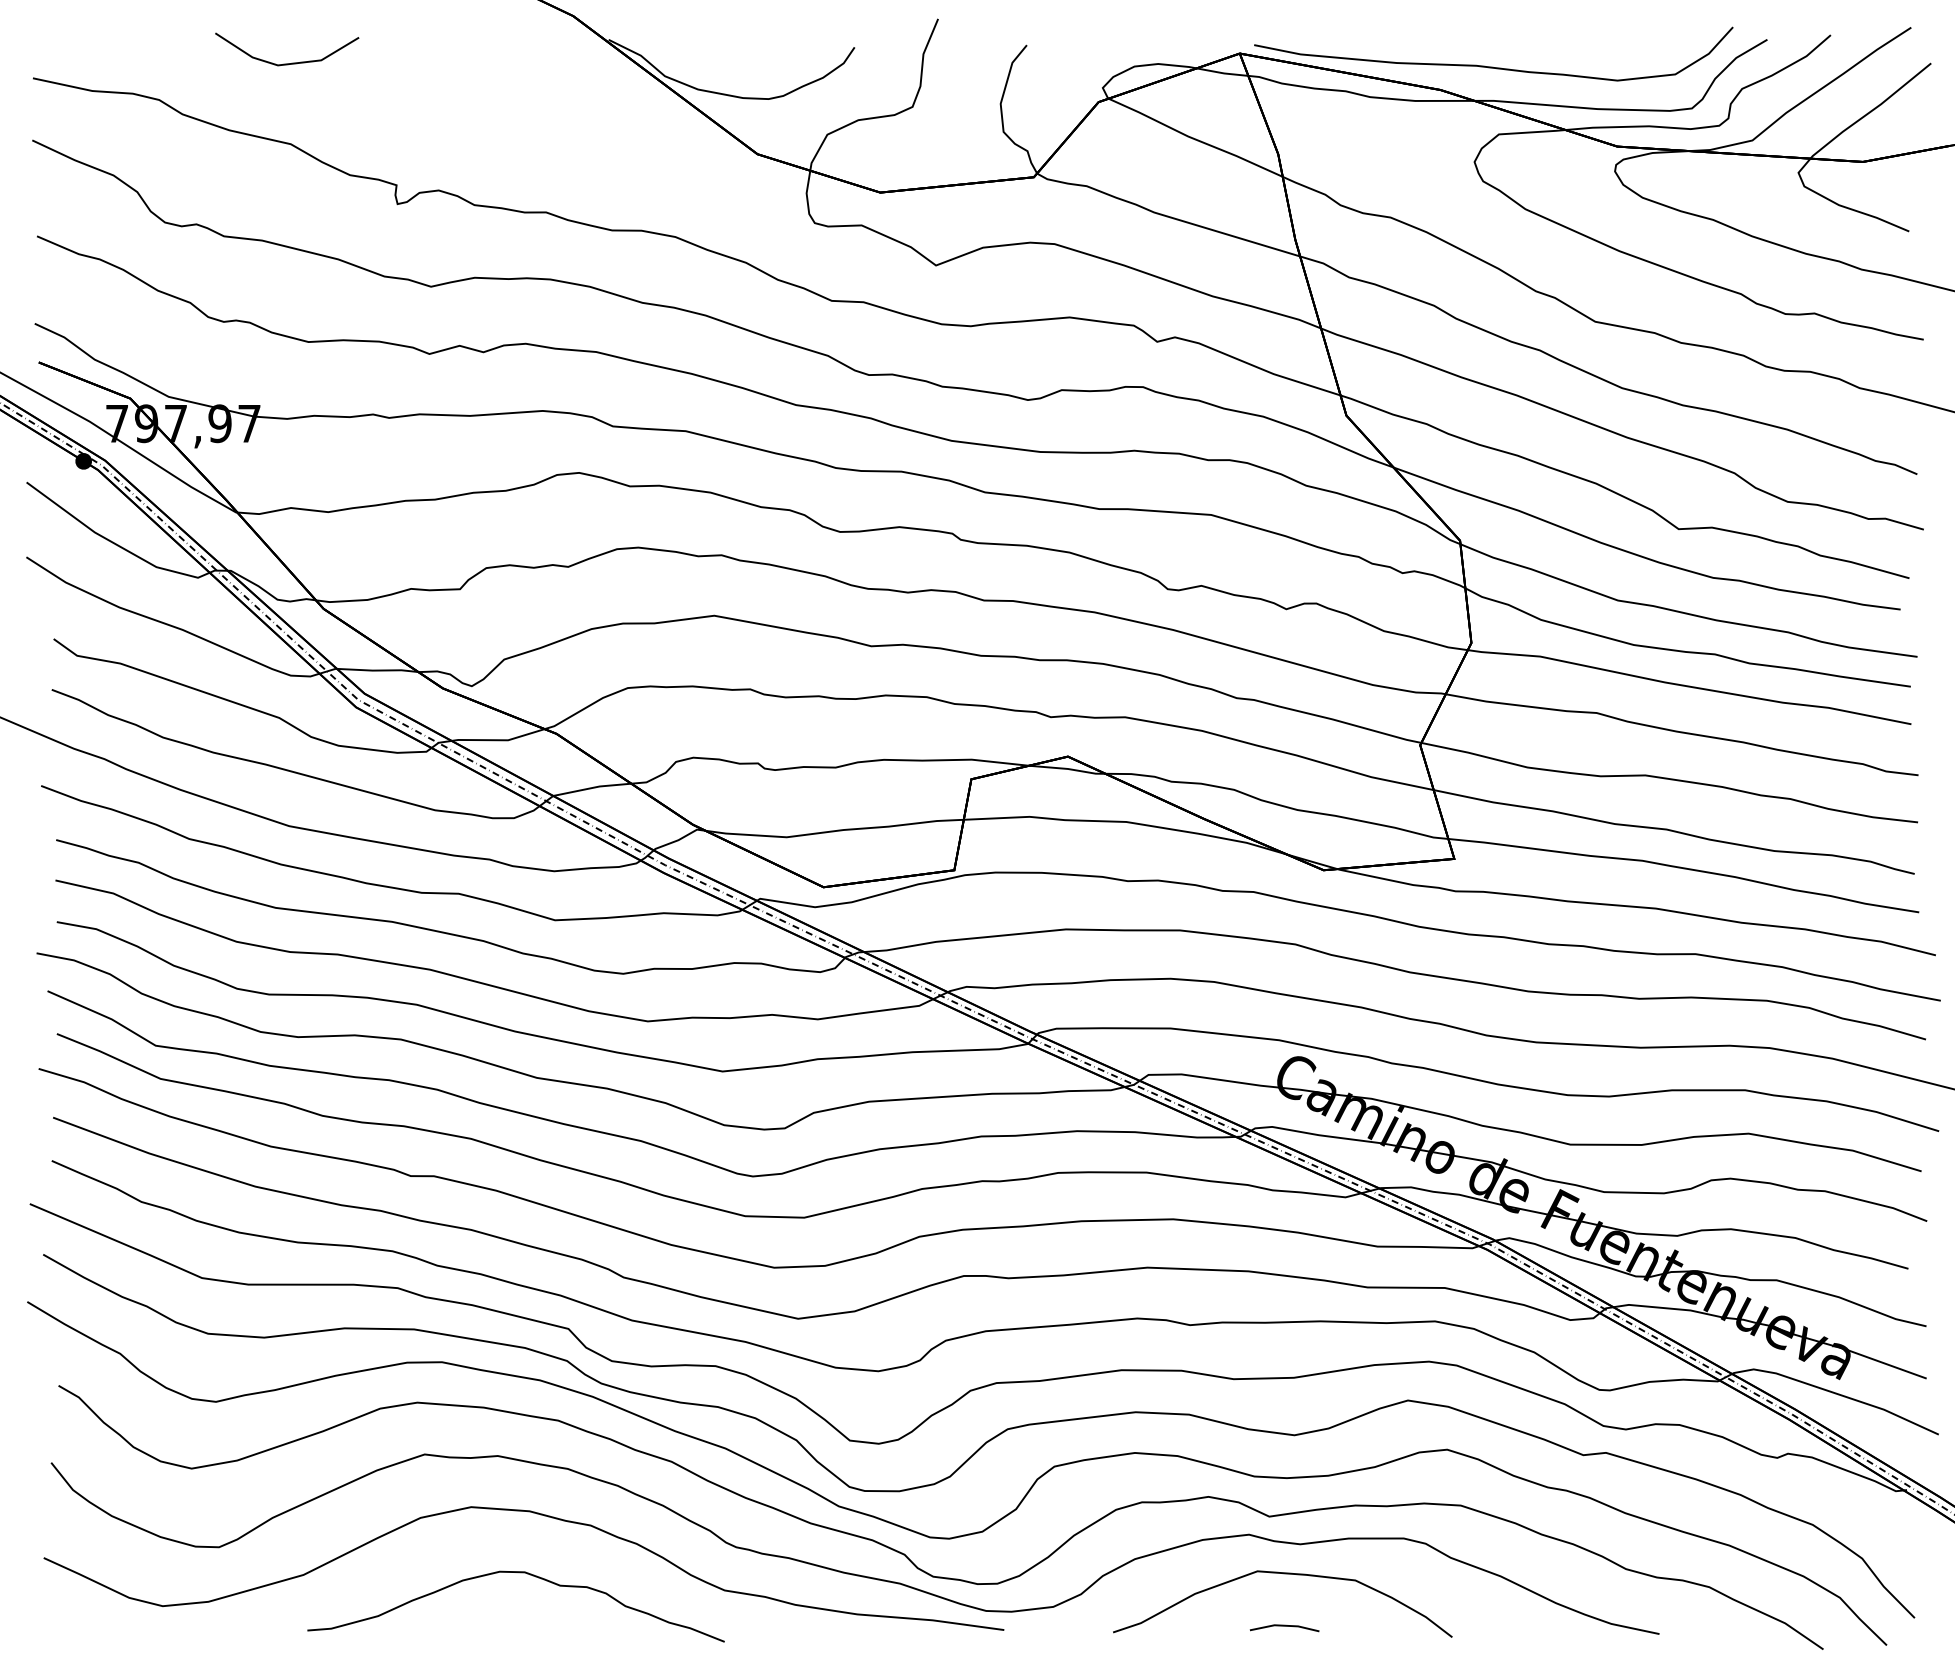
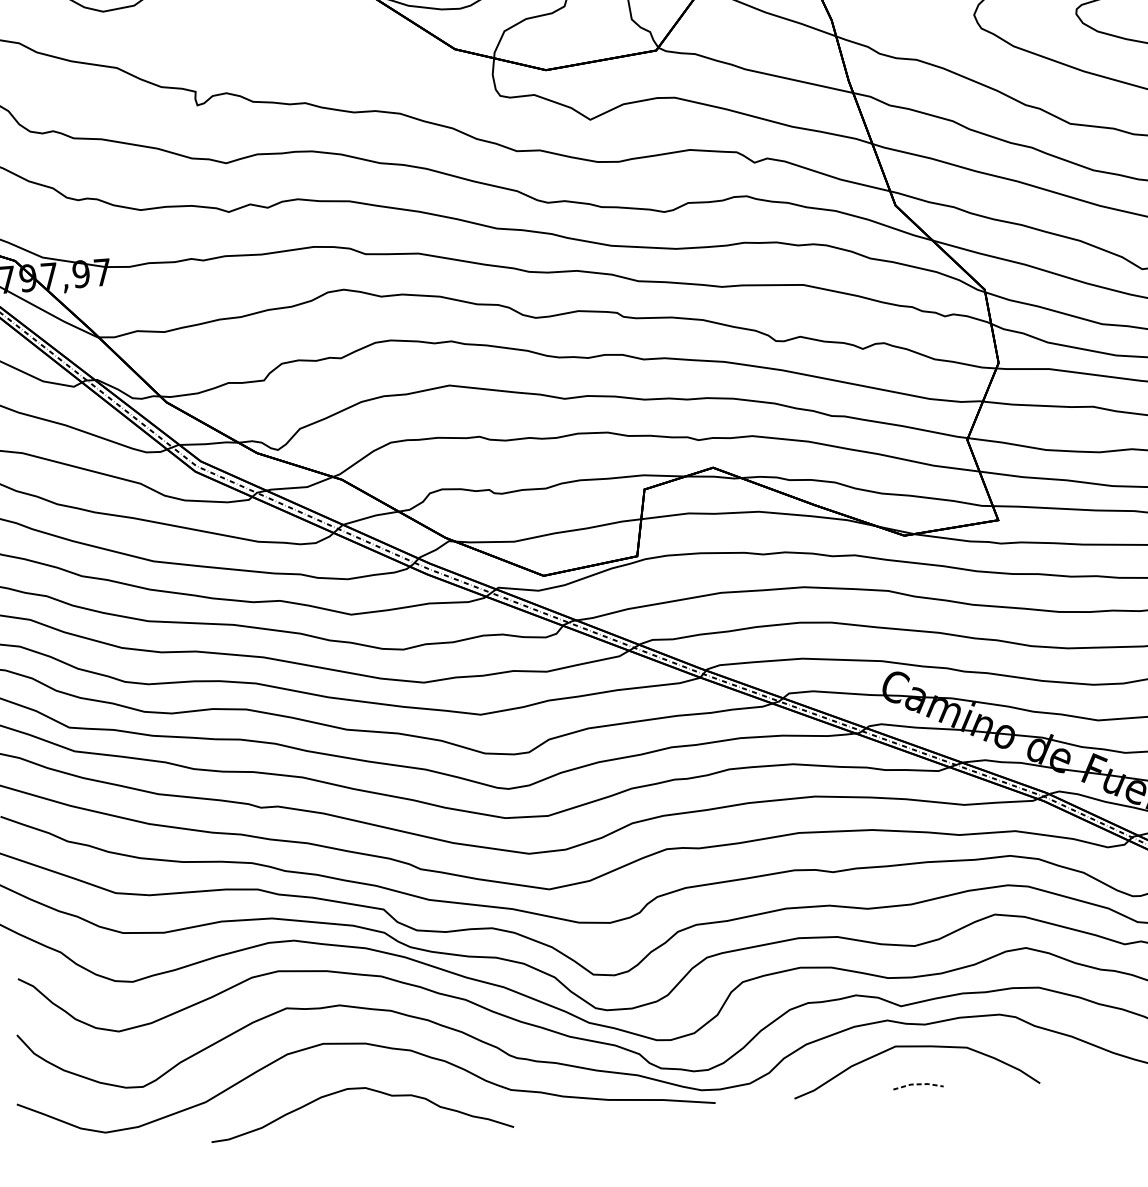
line: (1284, 1625) -> (918, 1084), solid -> dashed

